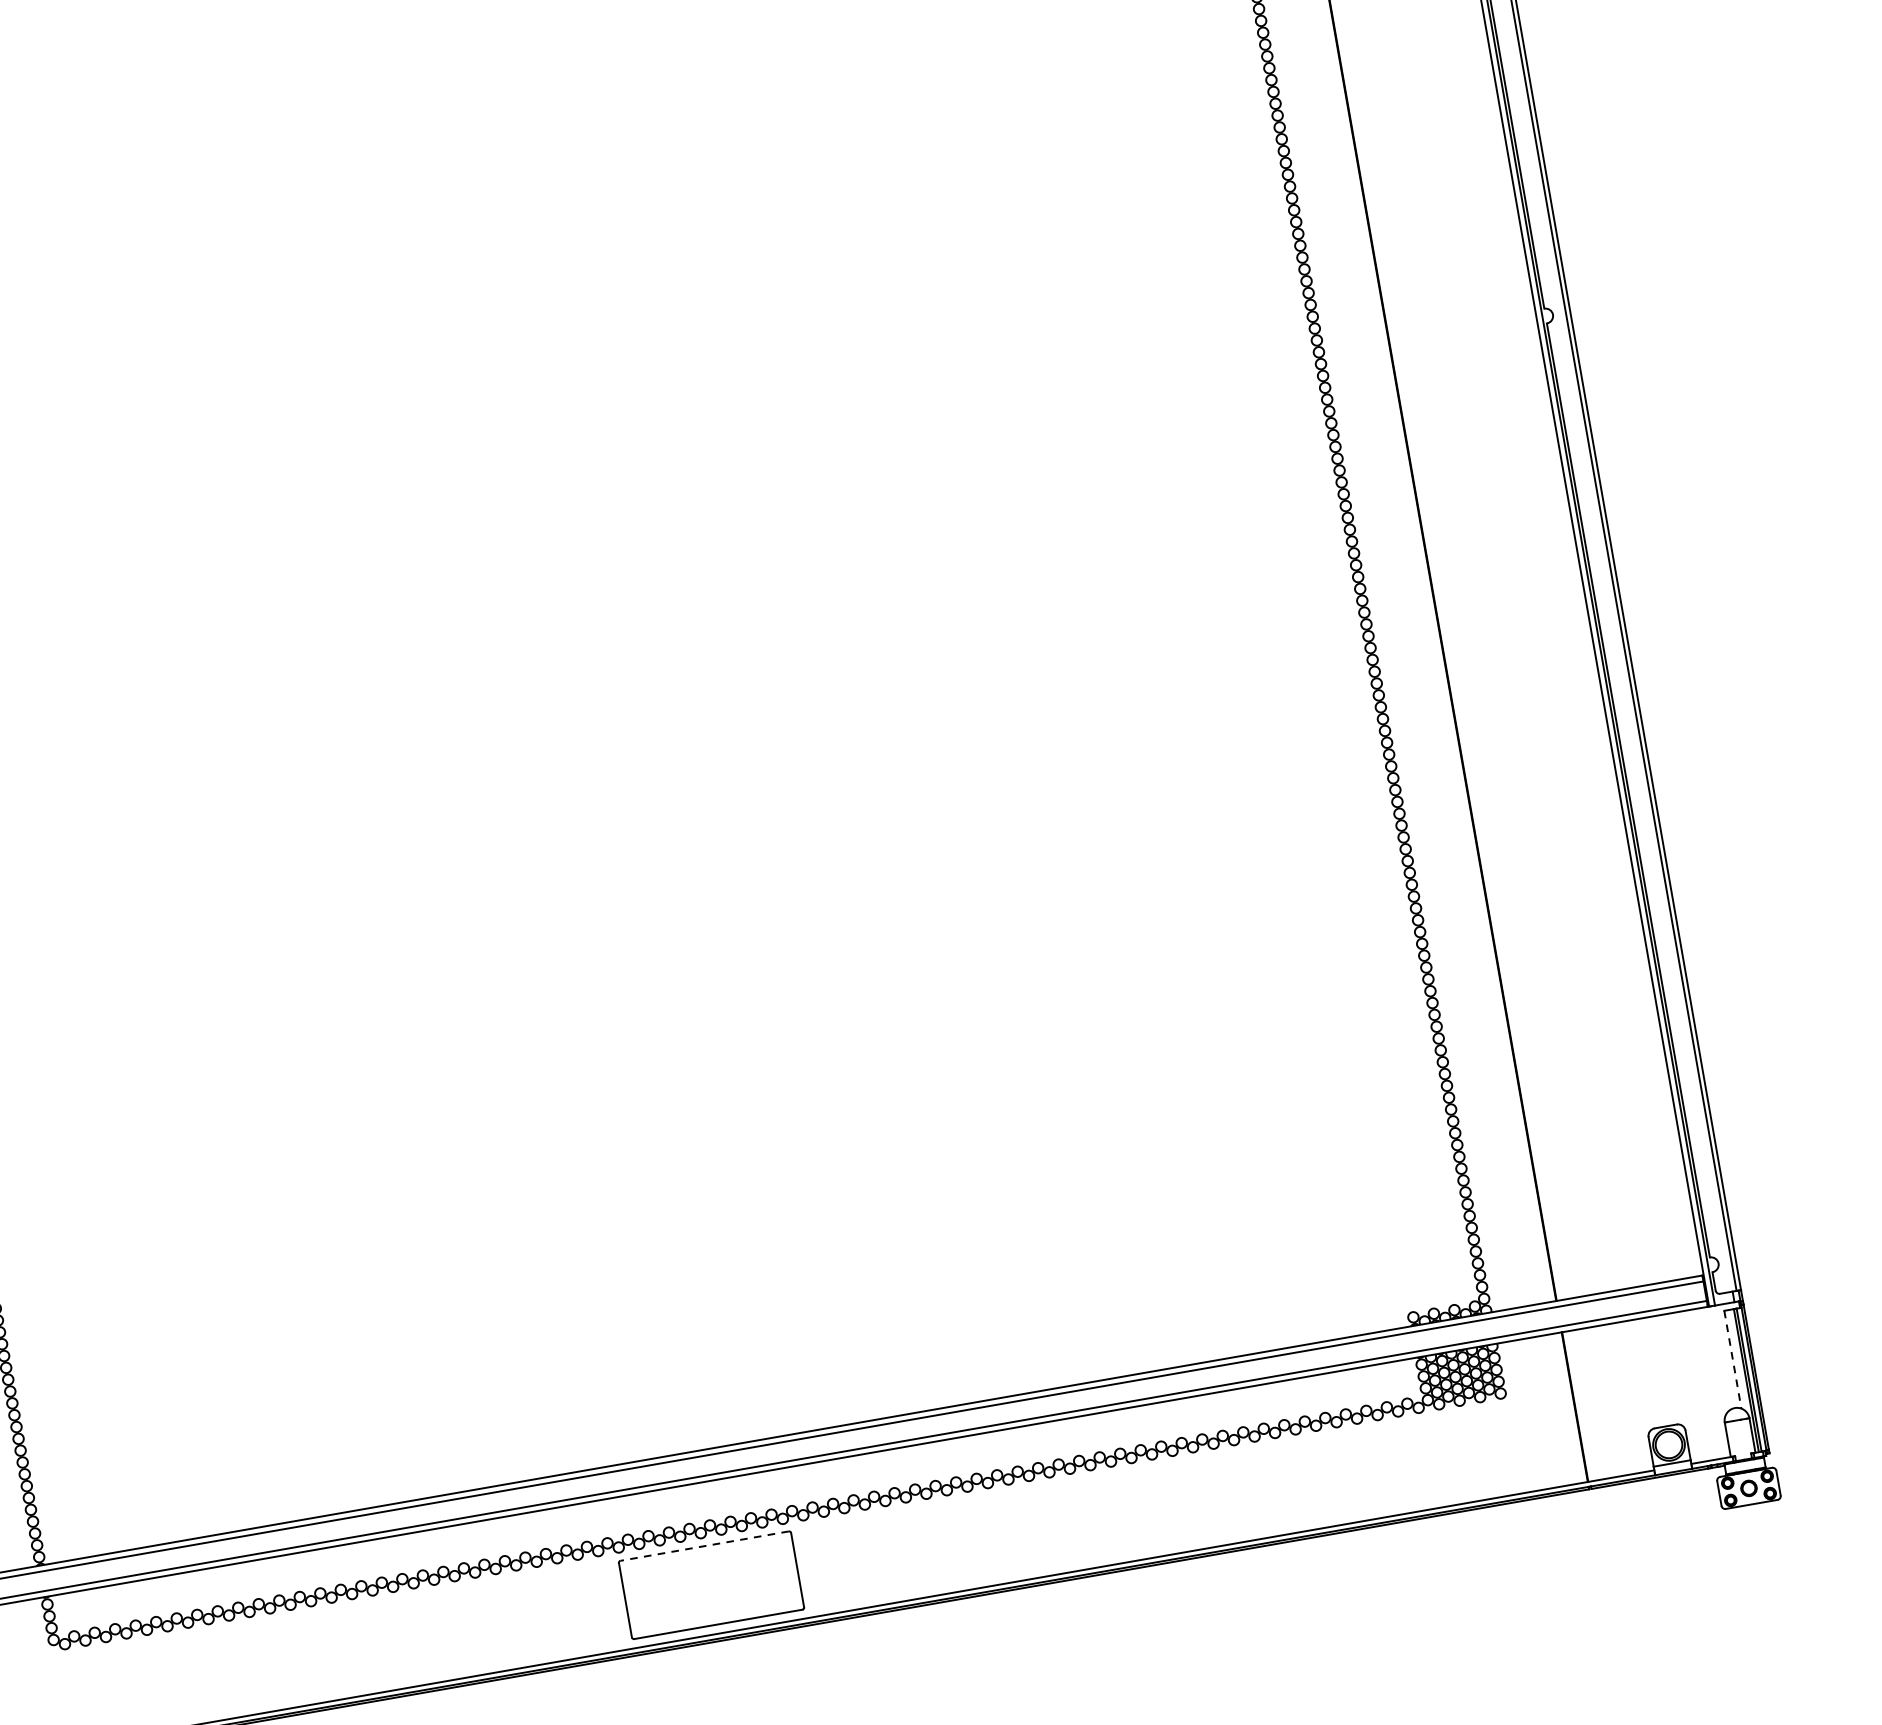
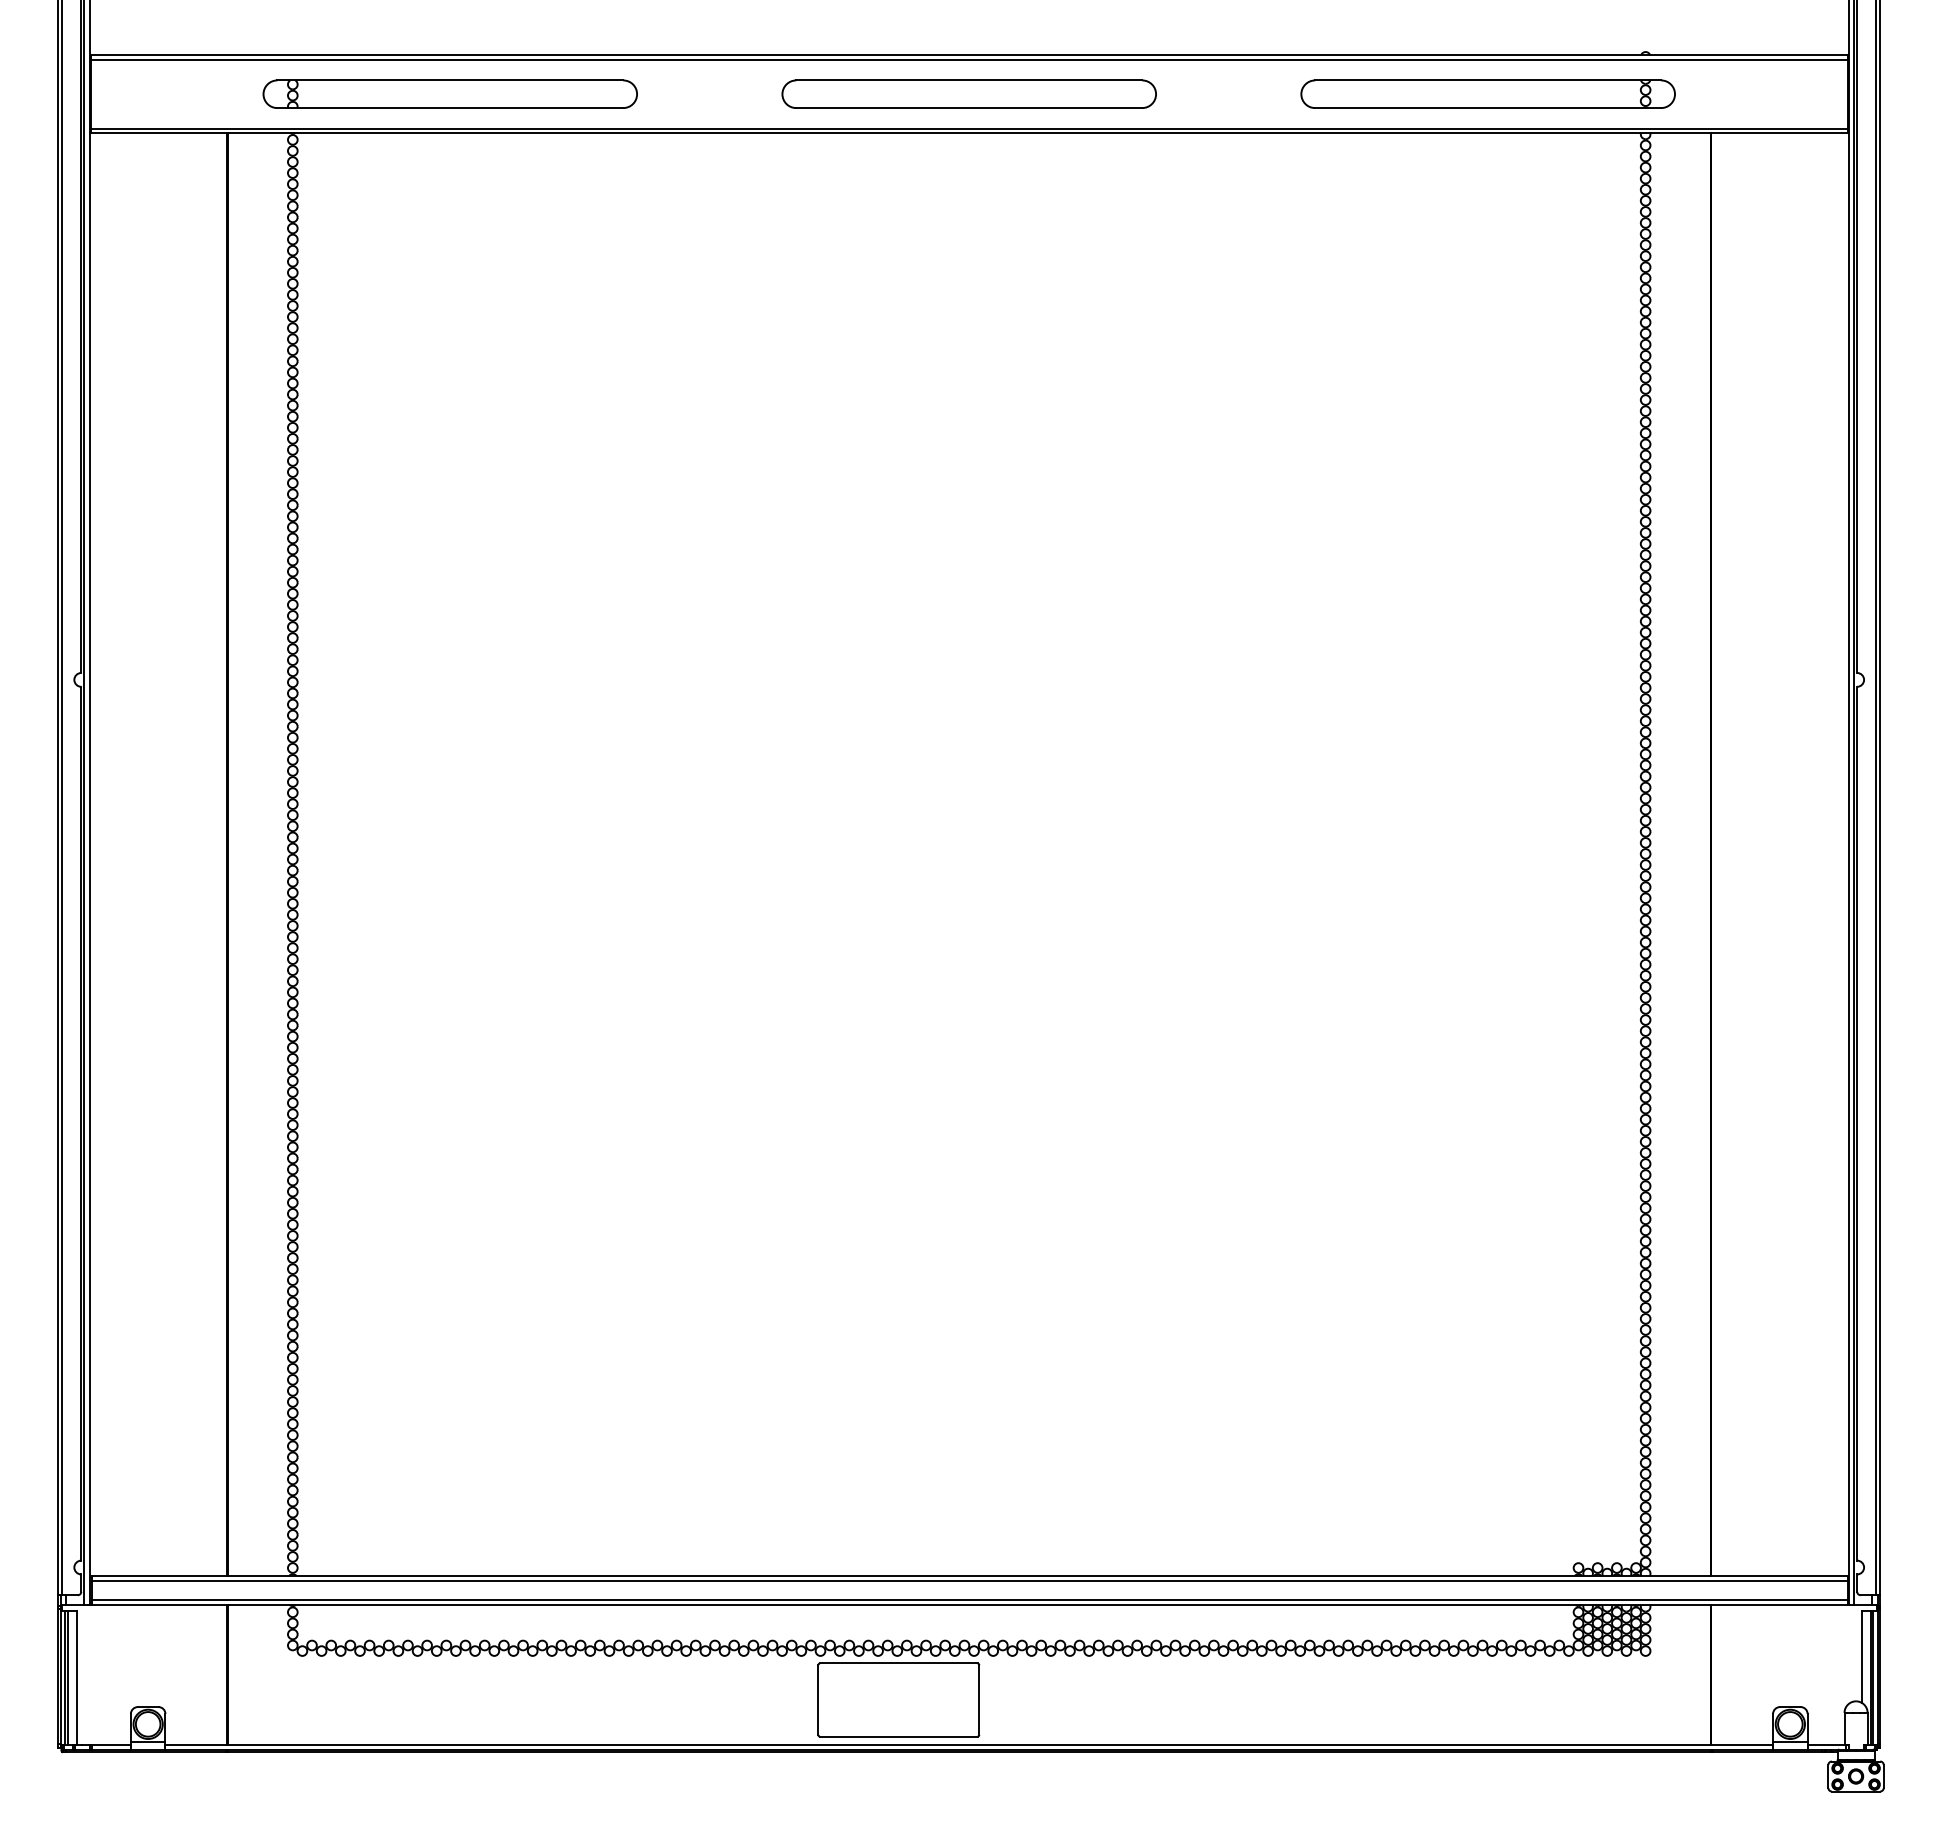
line: (1732, 1360) -> (1861, 1657), dashed -> solid
line: (704, 1546) -> (898, 1663), dashed -> solid

